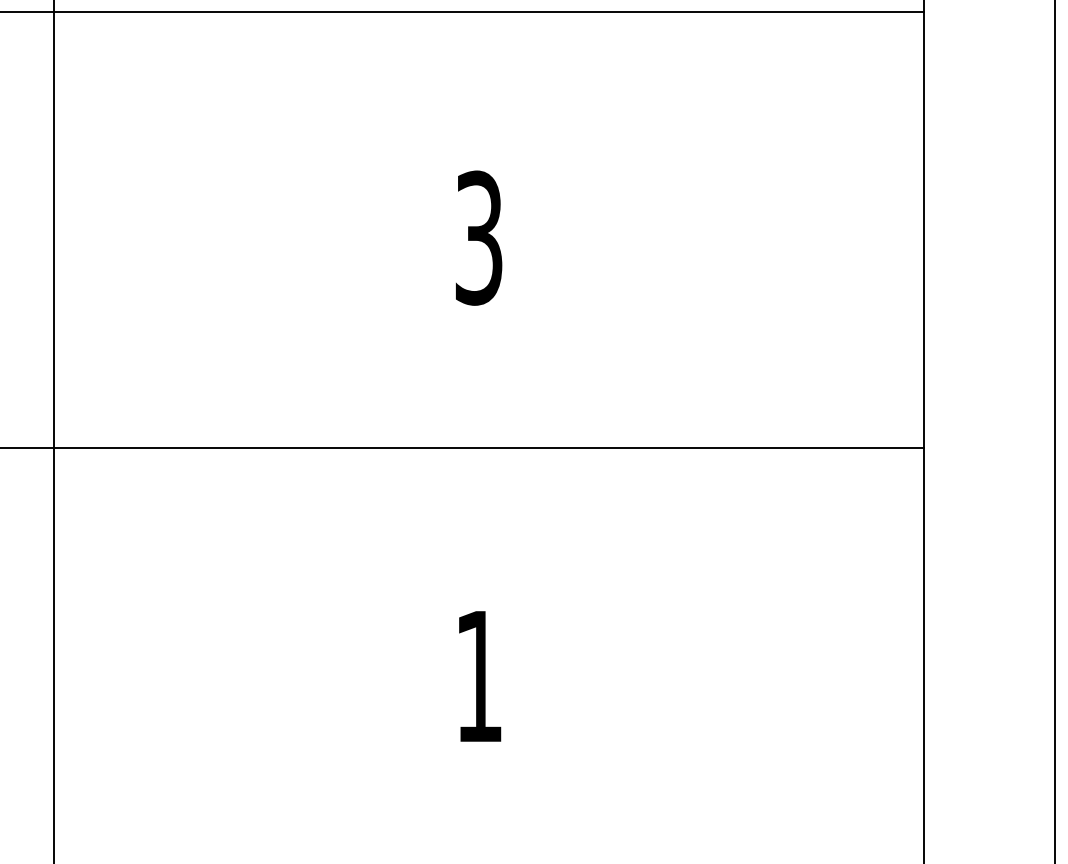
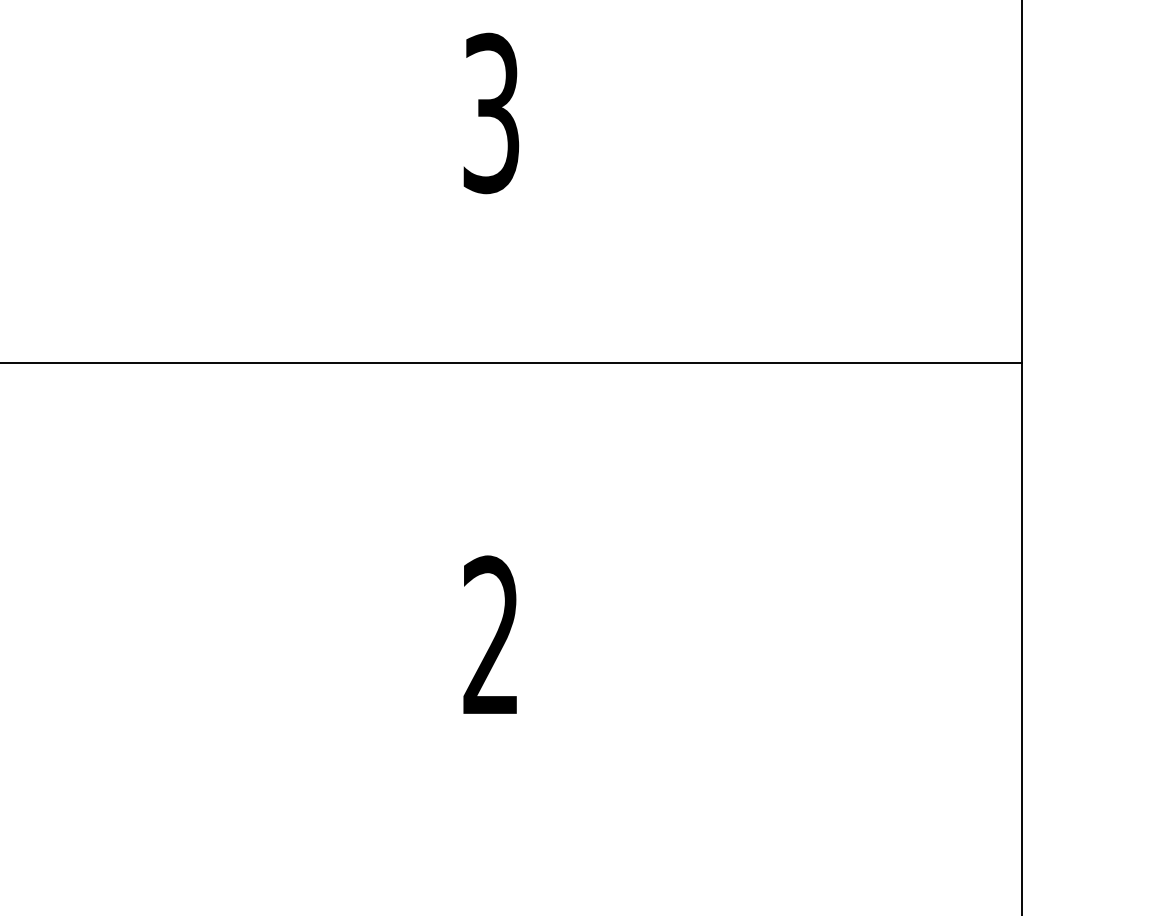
text: (478, 674) -> (490, 633), 1 -> 2

